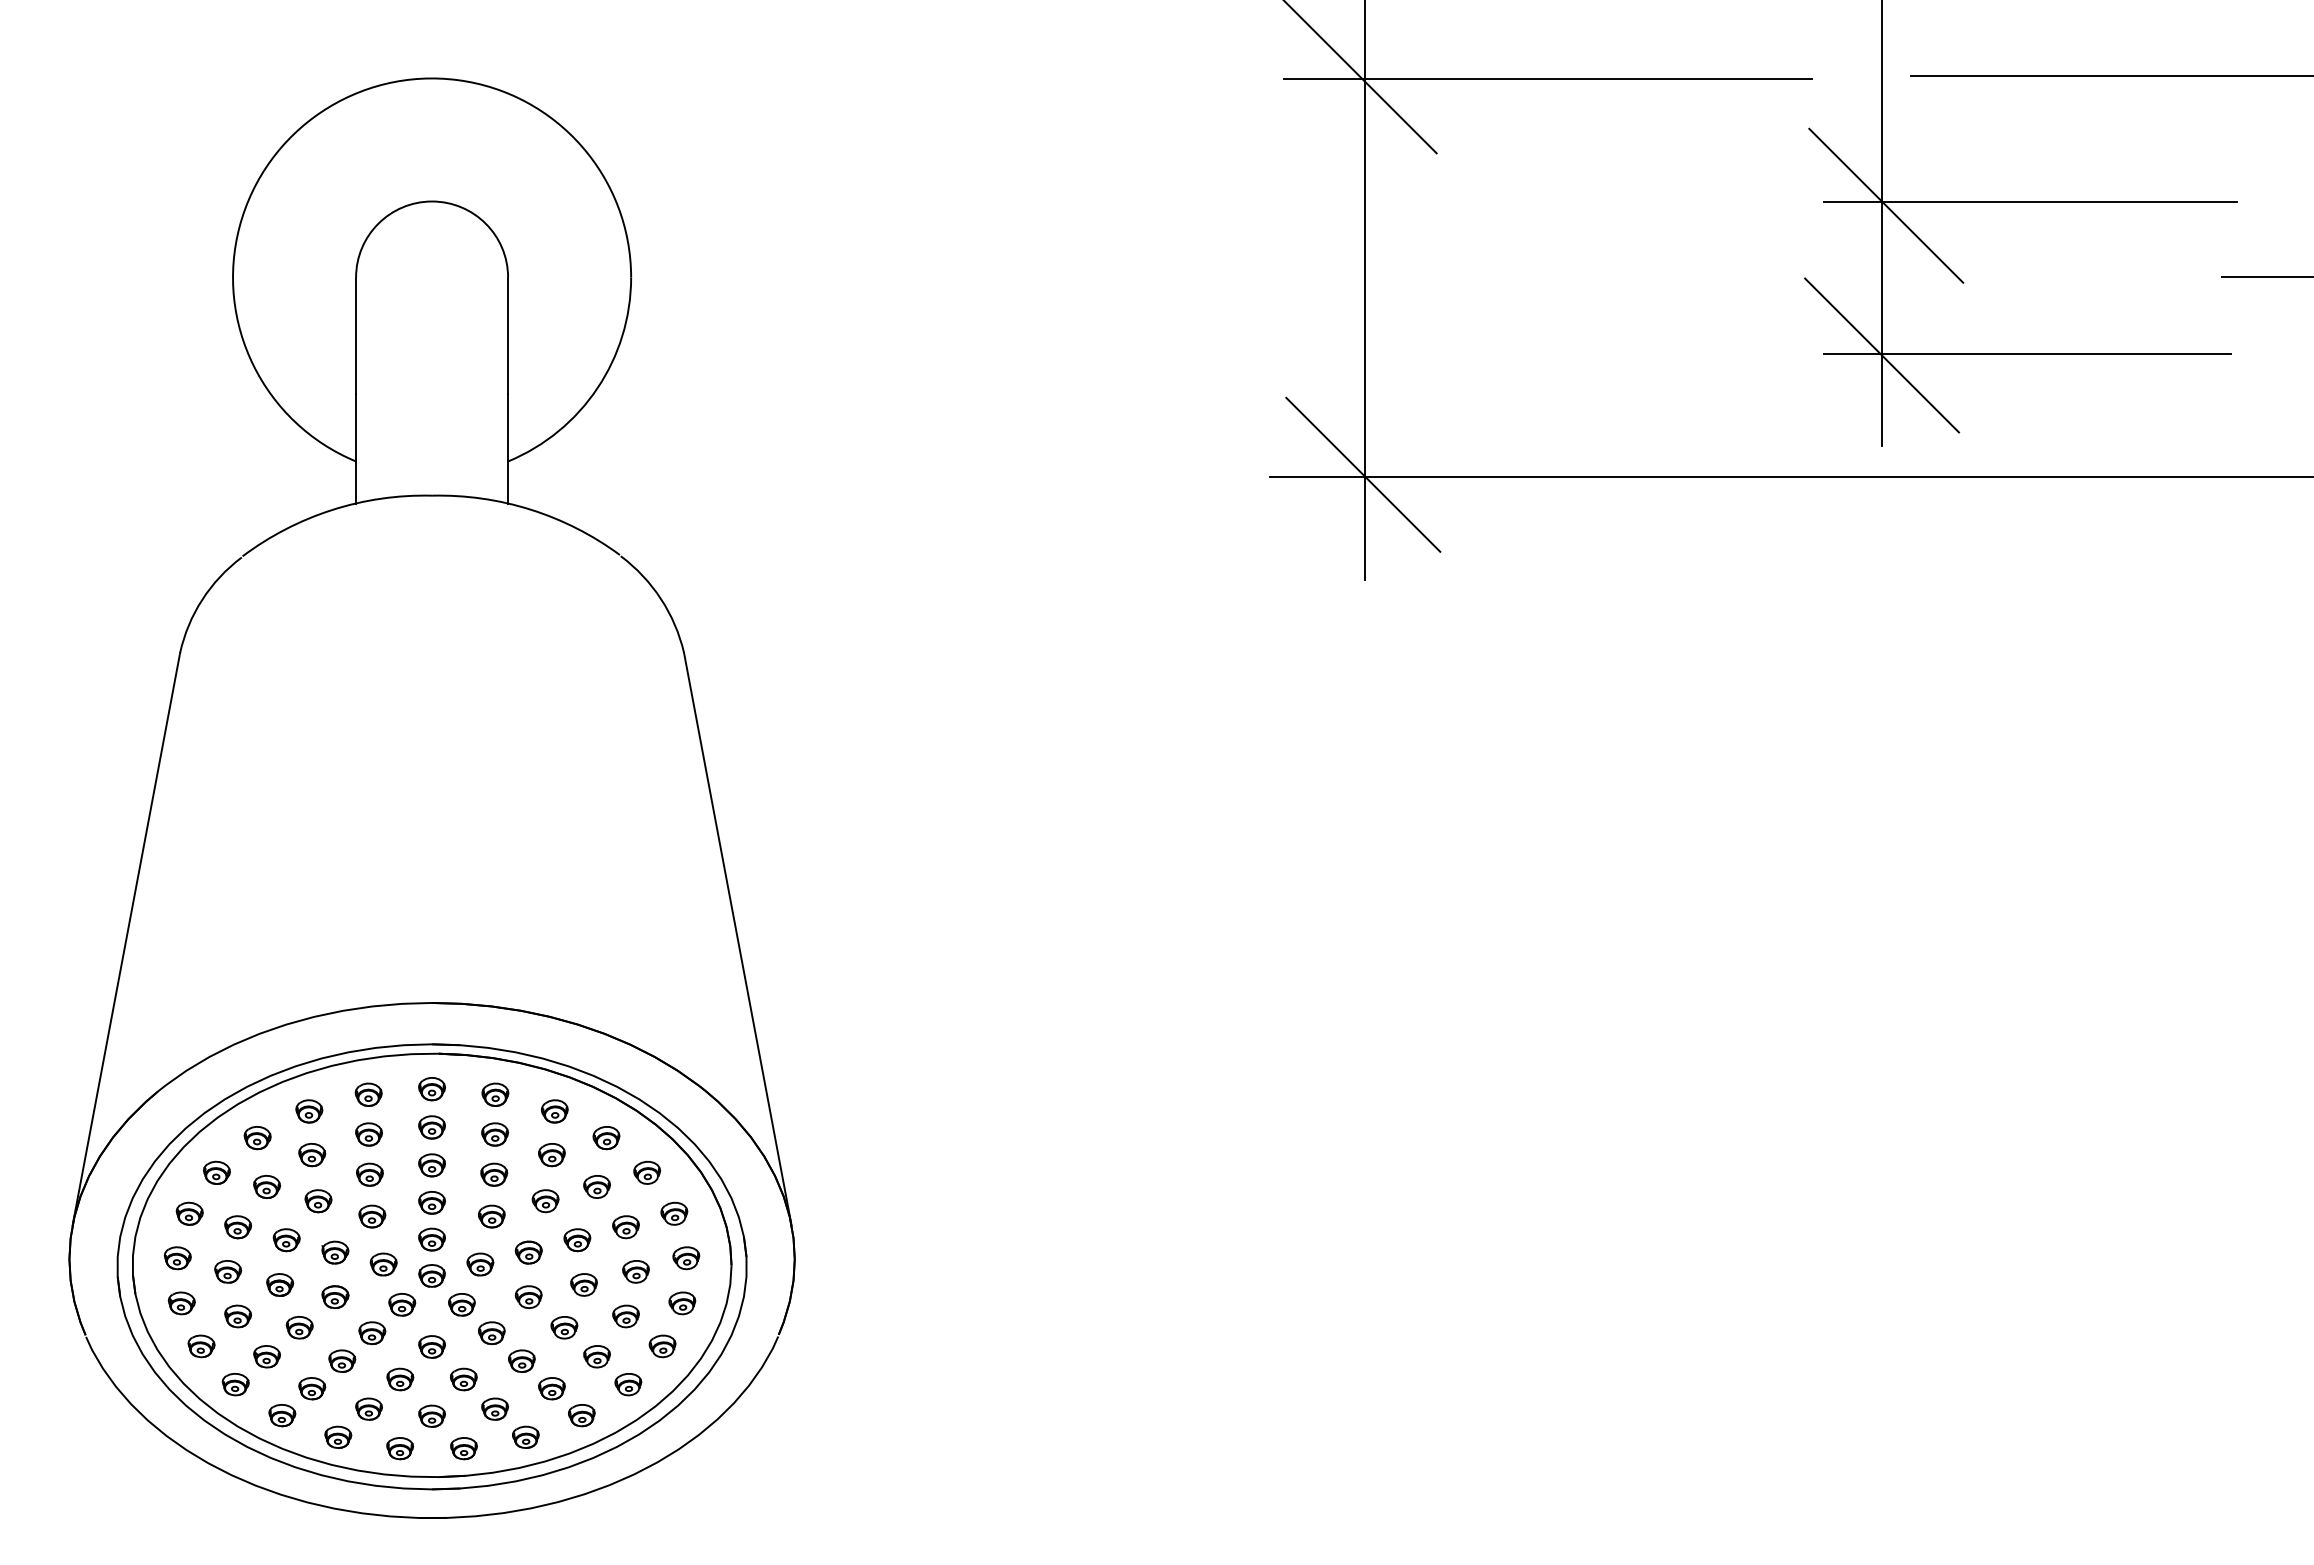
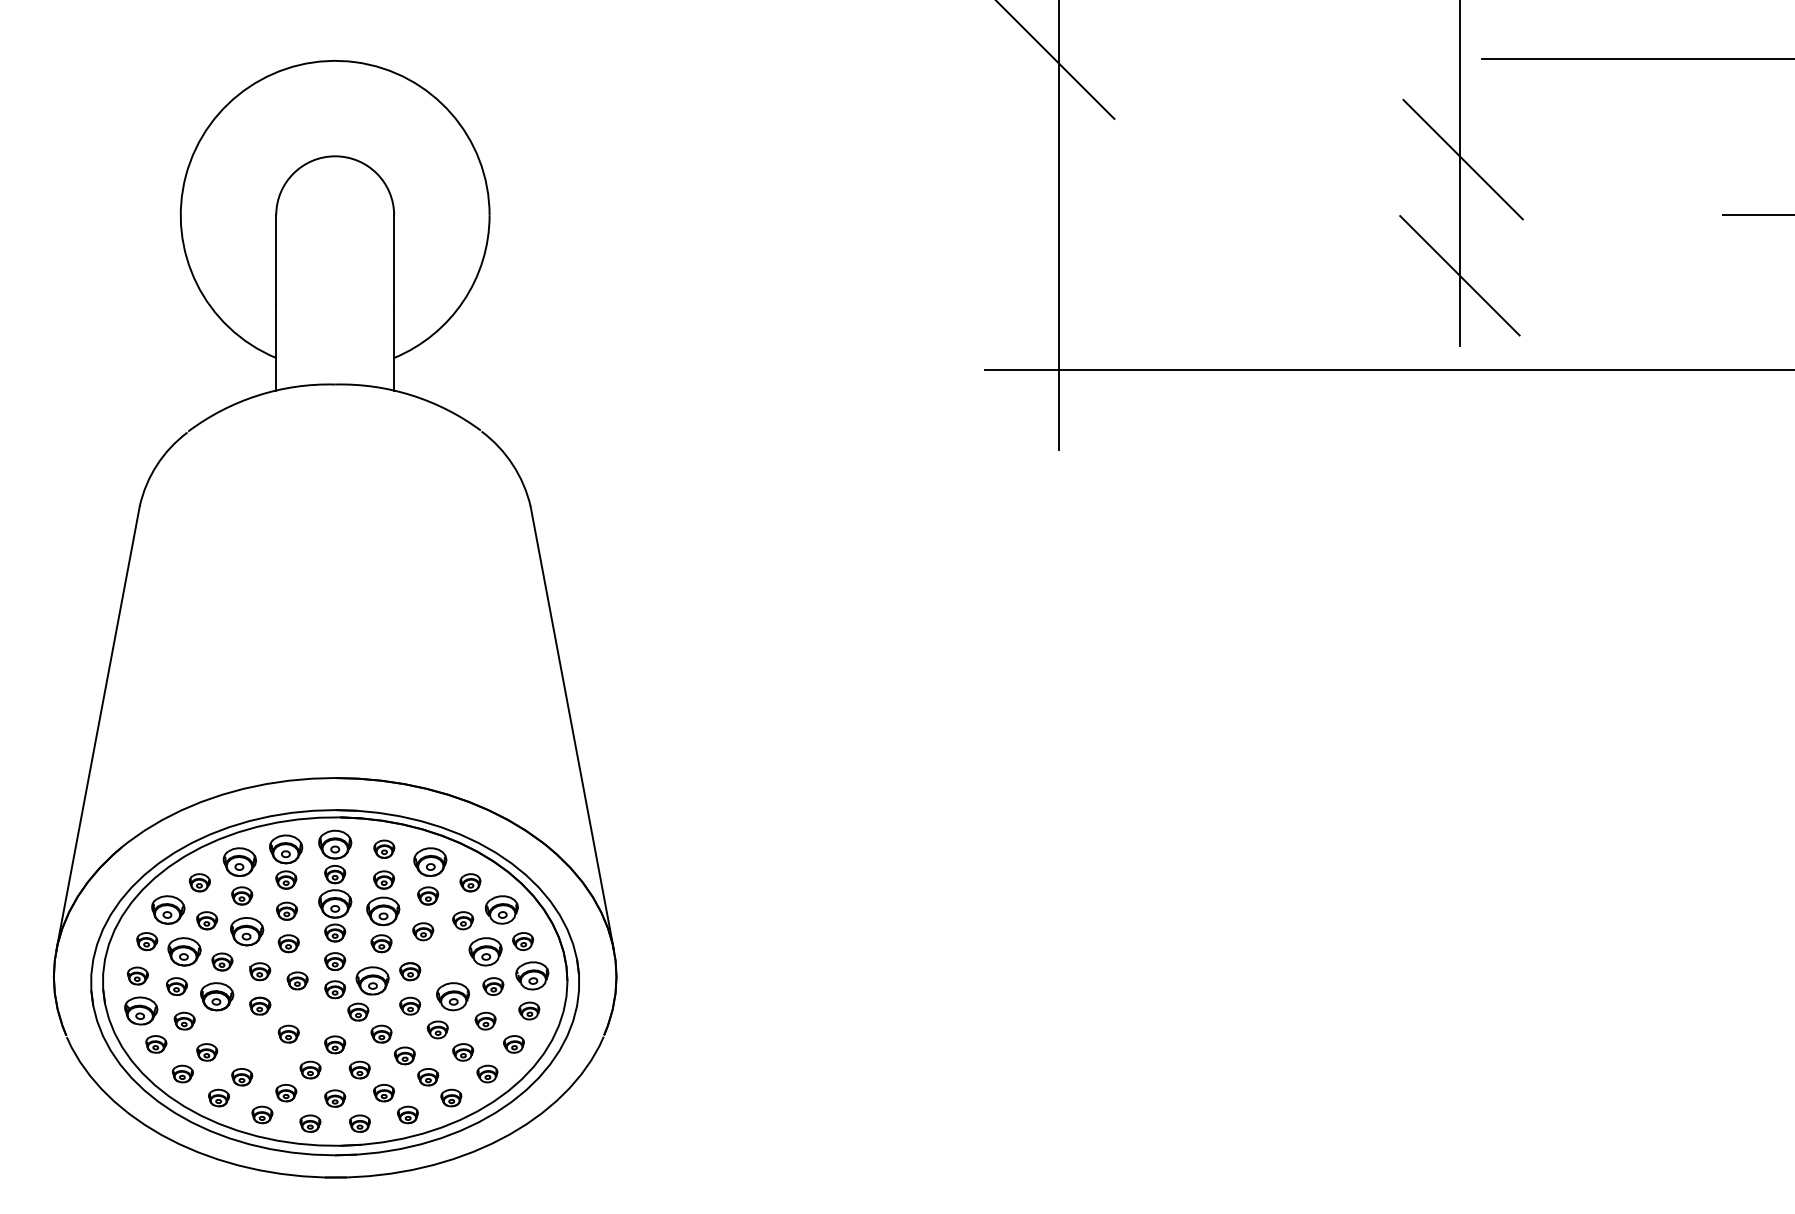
line: (1547, 79) -> (1200, 61), removed
line: (2030, 201) -> (1575, 156), removed
line: (2027, 353) -> (1572, 274), removed
line: (1363, 474) -> (1057, 368), removed
part: (431, 1089) -> (334, 845), size x1.6
part: (368, 1094) -> (285, 849), size x1.6
part: (309, 1111) -> (240, 862), size x1.6
part: (554, 1111) -> (430, 862), size x1.6
part: (431, 1165) -> (334, 904), size x1.6
part: (216, 1172) -> (167, 909), size x1.6
part: (647, 1172) -> (502, 909), size x1.6
part: (494, 1174) -> (383, 911), size x1.6
part: (318, 1201) -> (247, 932), size x1.6
part: (238, 1227) -> (185, 952), size x1.6
part: (625, 1227) -> (485, 952), size x1.6
part: (577, 1240) -> (447, 962), removed
part: (686, 1258) -> (532, 976), size x1.6
part: (480, 1264) -> (372, 980), size x1.6
part: (280, 1284) -> (217, 996), size x1.6
part: (583, 1284) -> (452, 996), size x1.6
part: (181, 1303) -> (140, 1011), size x1.6
part: (402, 1304) -> (312, 1011), removed
part: (299, 1327) -> (232, 1029), removed
part: (342, 1360) -> (265, 1055), removed

